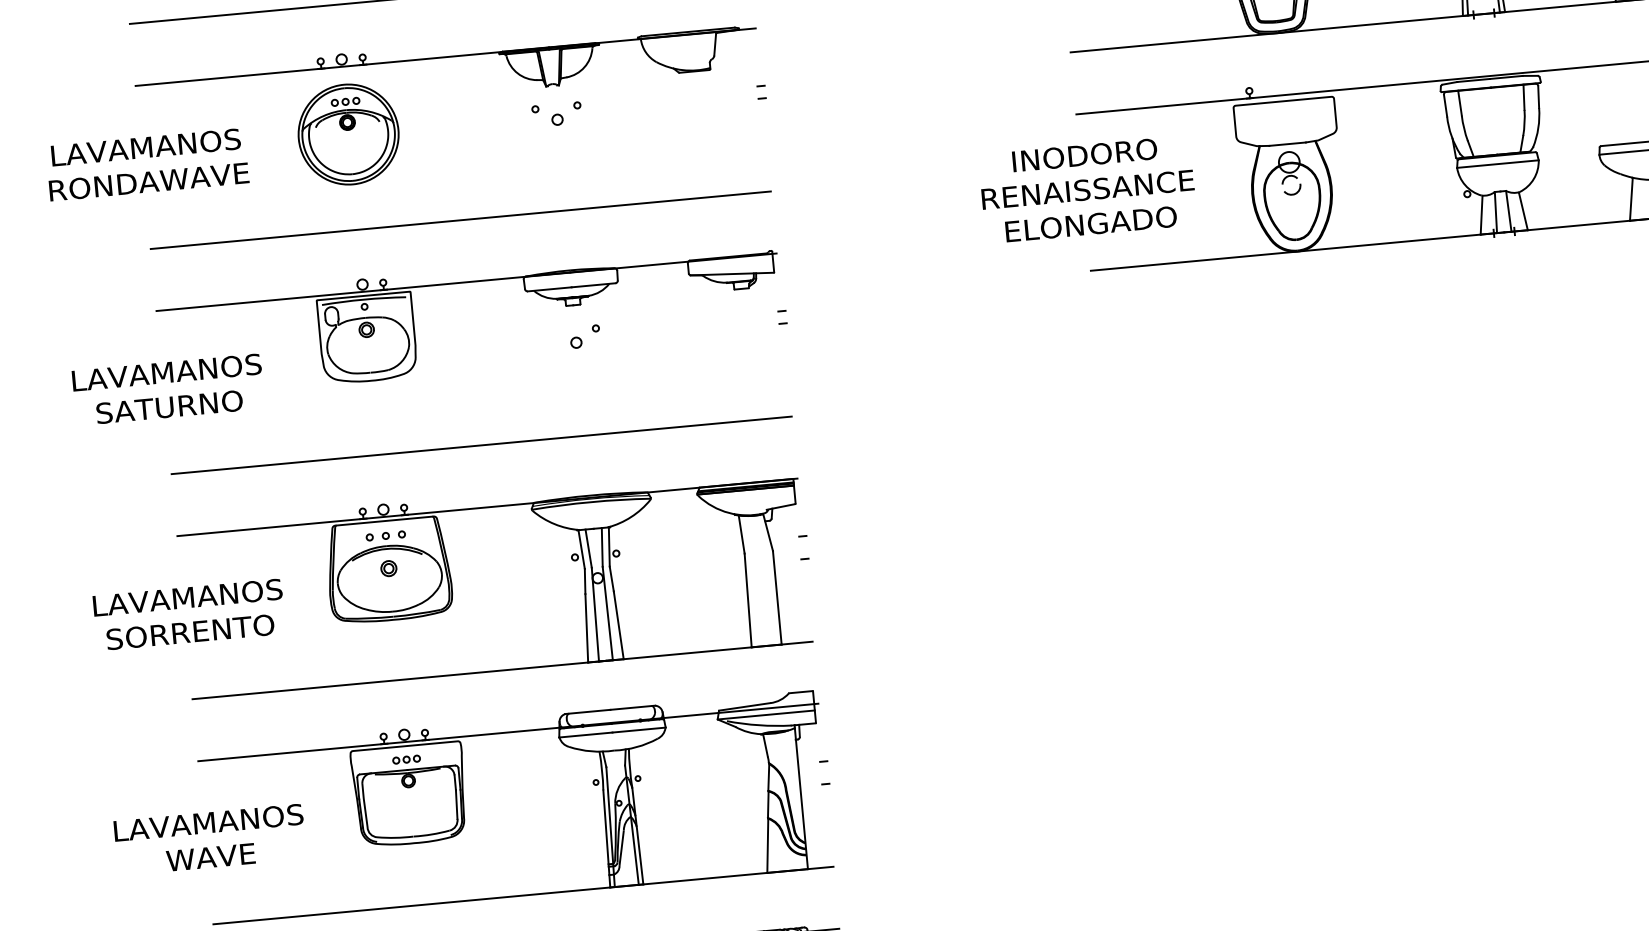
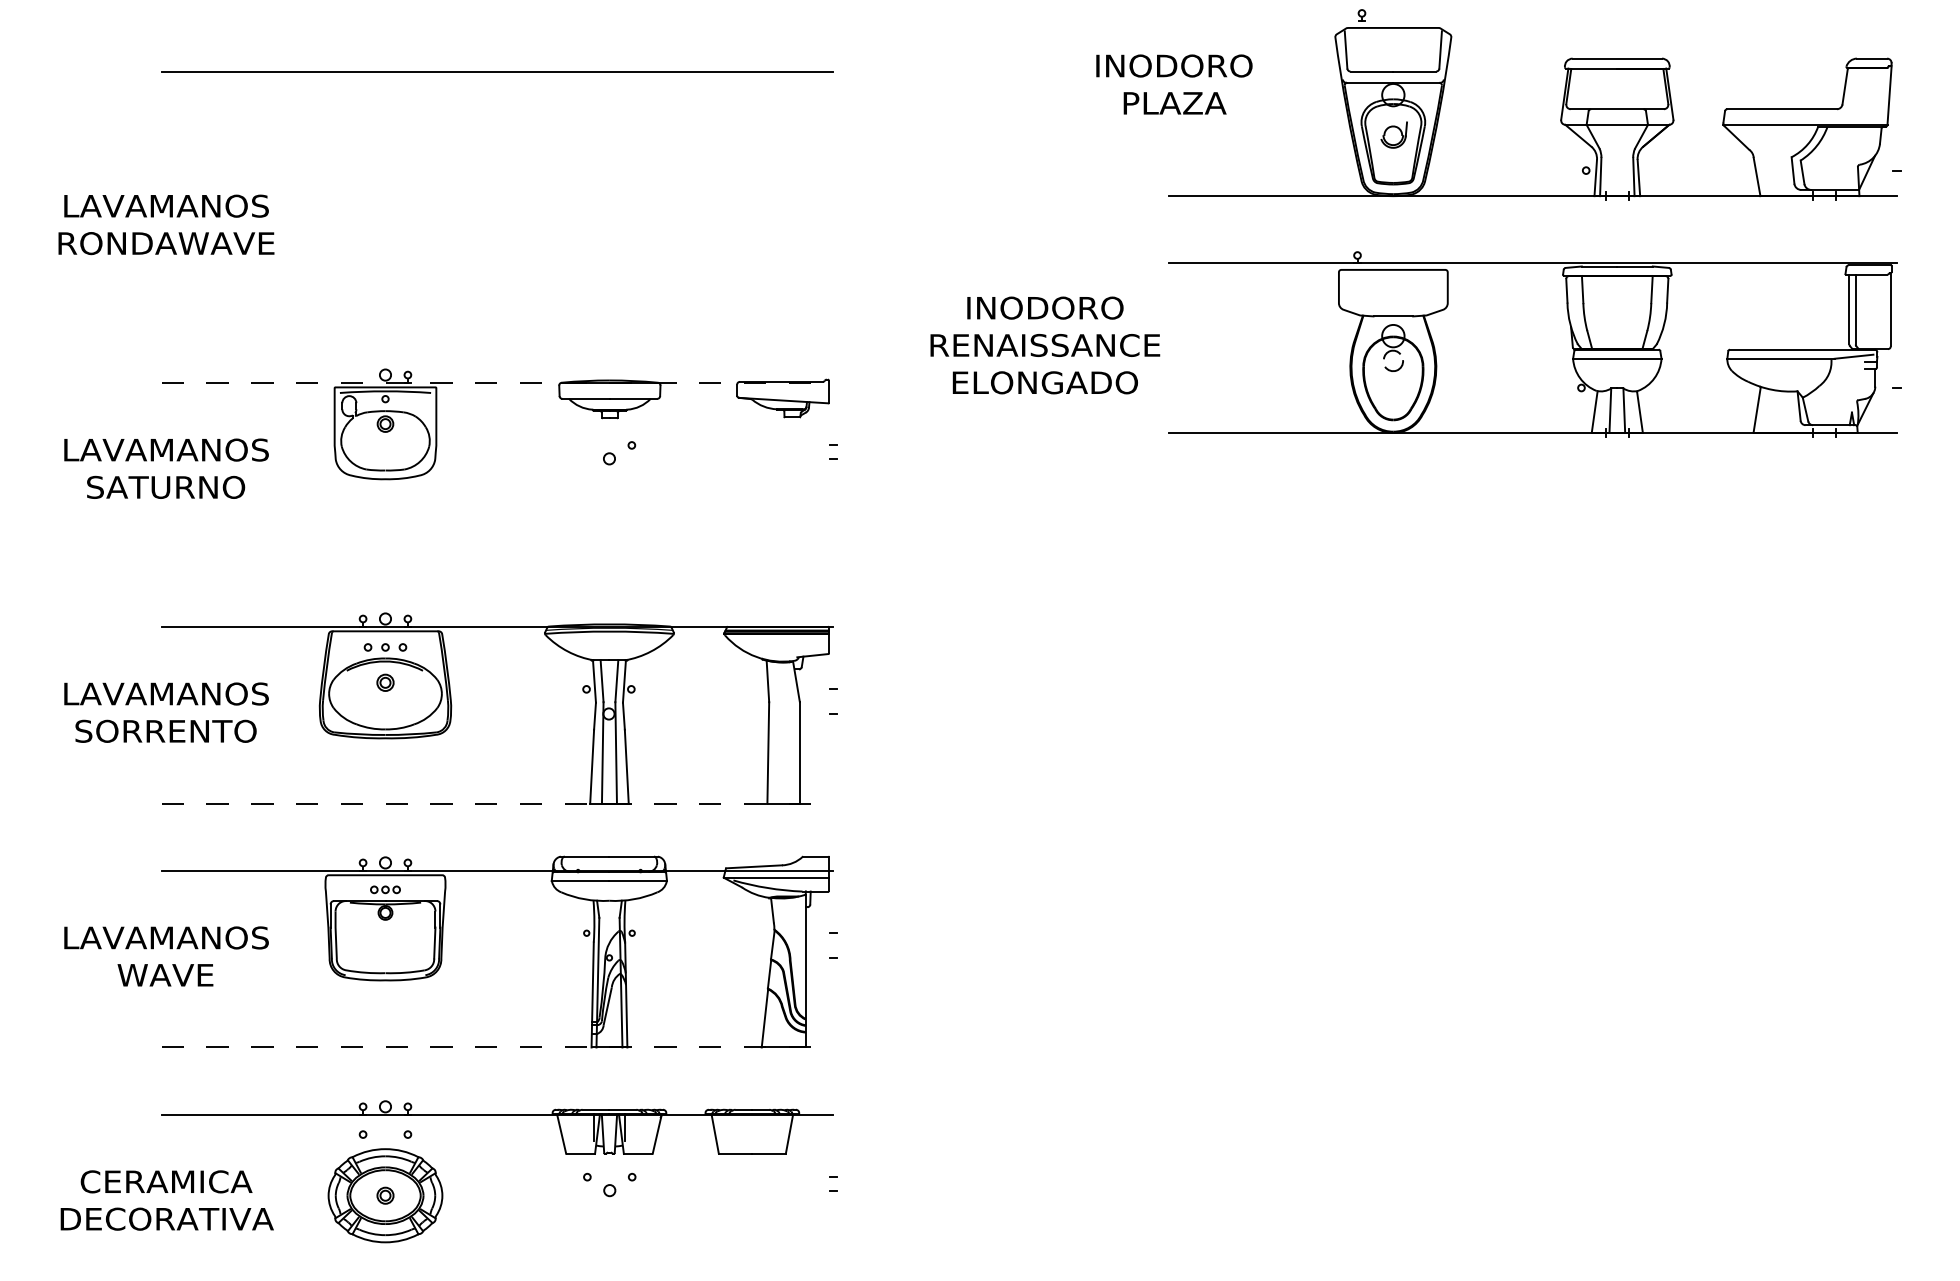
part: (447, 57) -> (499, 139), removed
text: (1088, 189) -> (1045, 345), moved
line: (460, 220) -> (497, 315), removed
line: (466, 281) -> (497, 382), solid -> dashed
line: (481, 445) -> (497, 559), removed
line: (502, 670) -> (497, 803), solid -> dashed
line: (523, 895) -> (497, 1047), solid -> dashed

